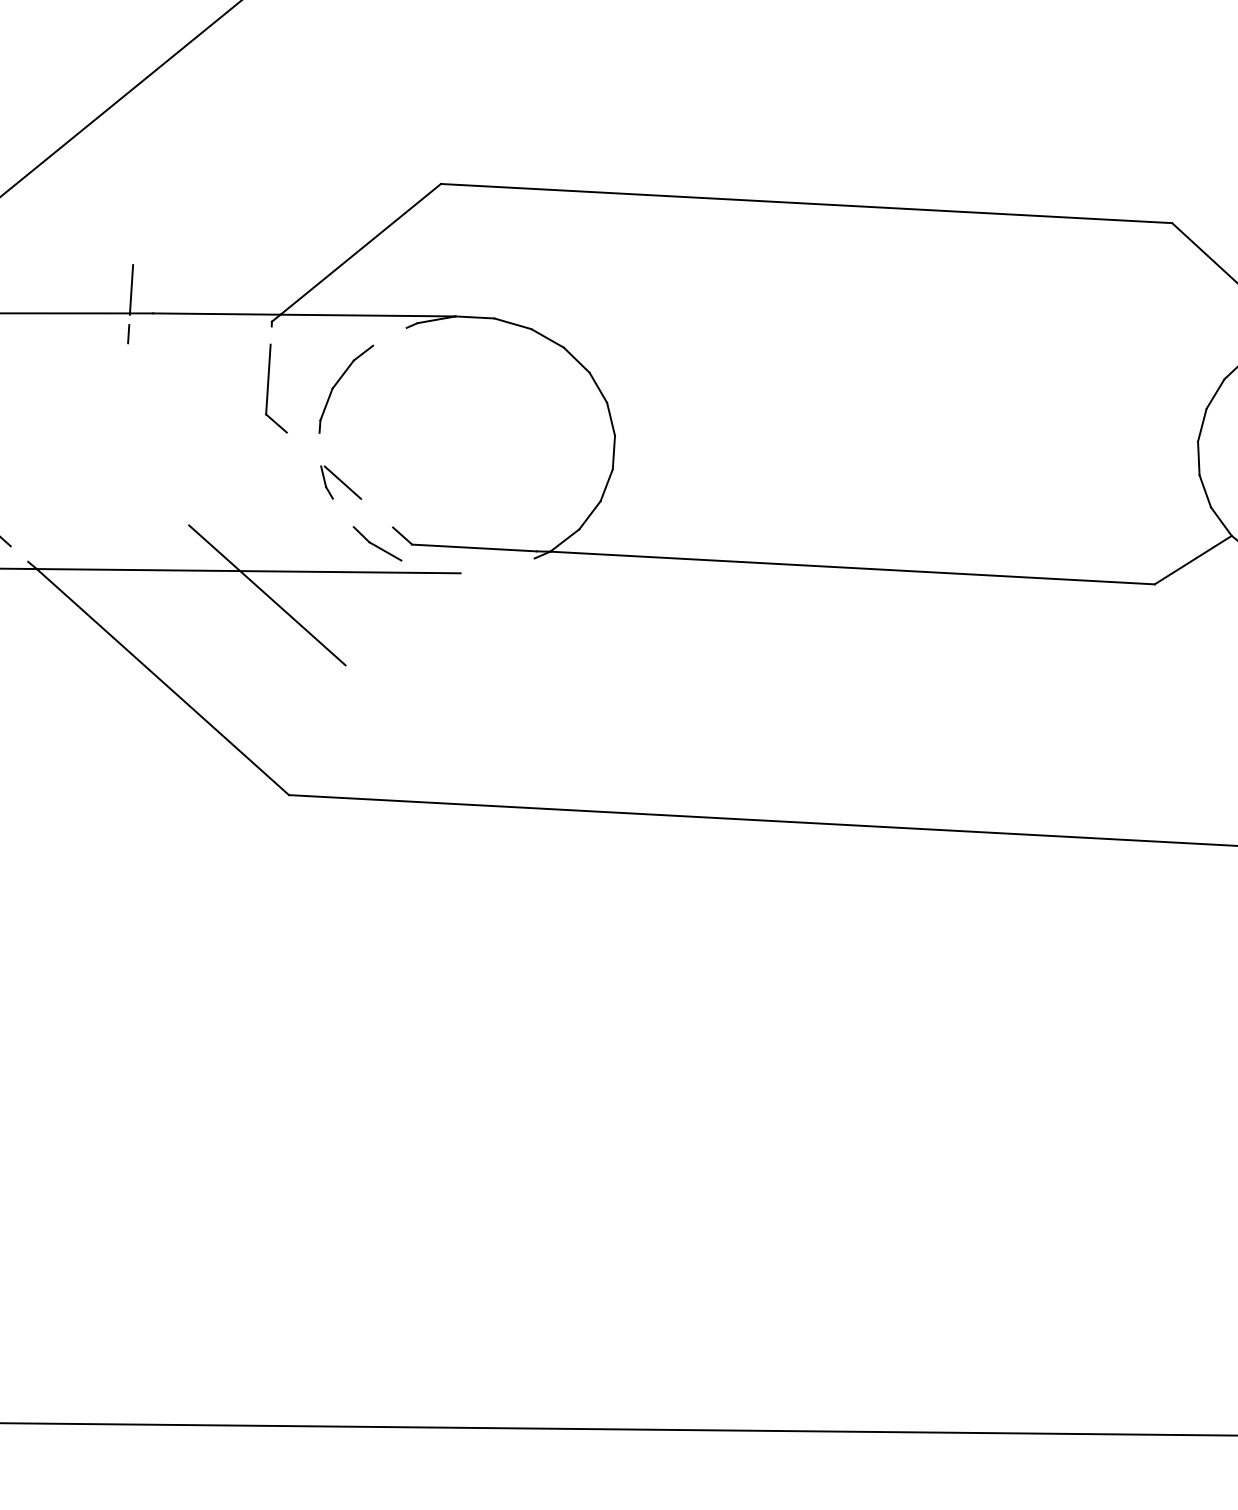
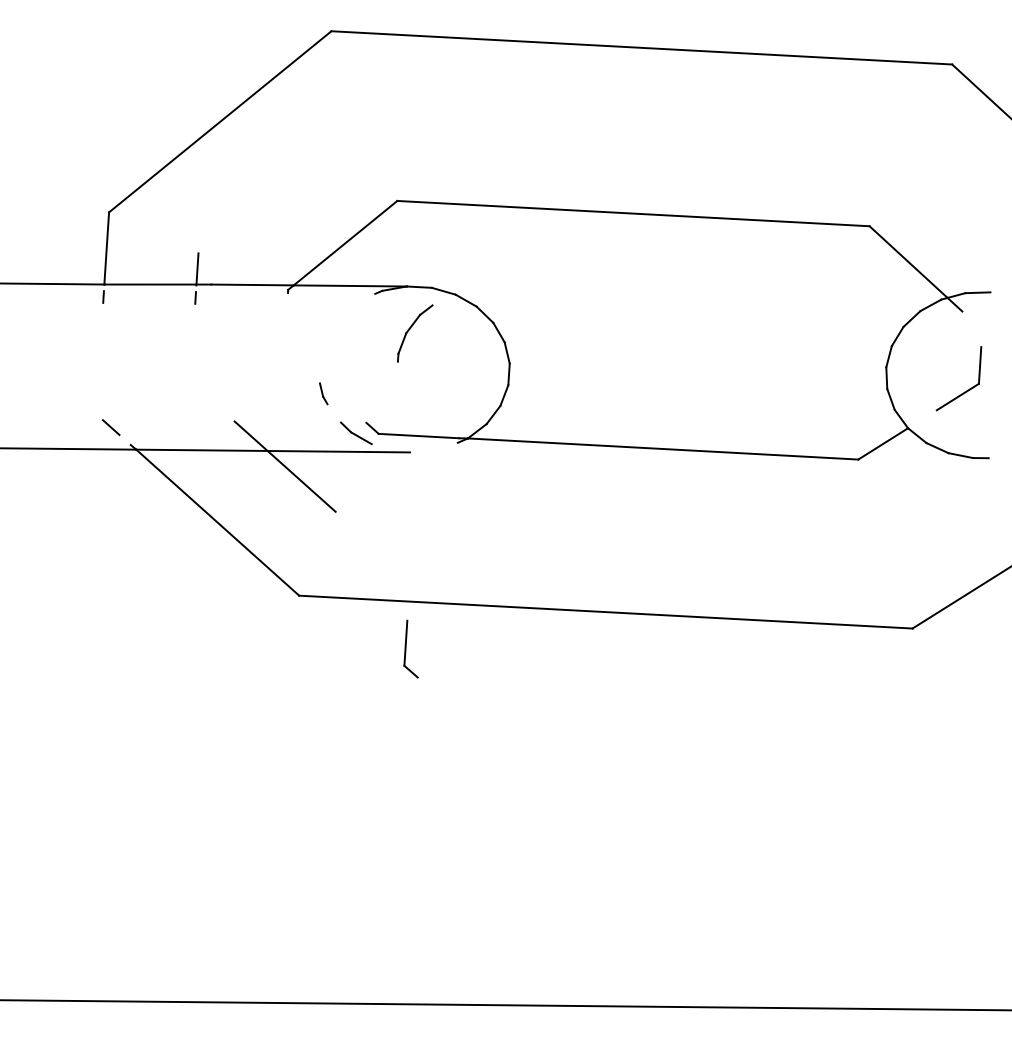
part: (339, 382) -> (410, 329), moved
part: (275, 387) -> (410, 648), moved
line: (342, 482) -> (333, 393), removed

